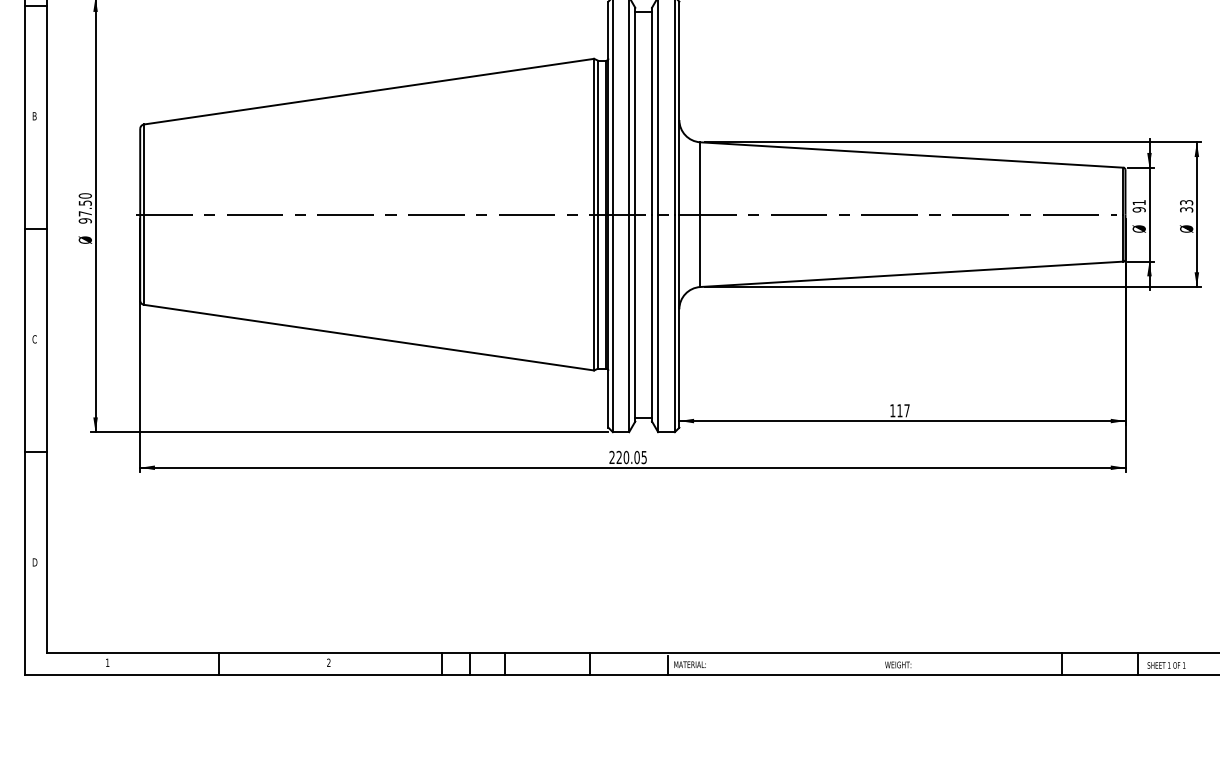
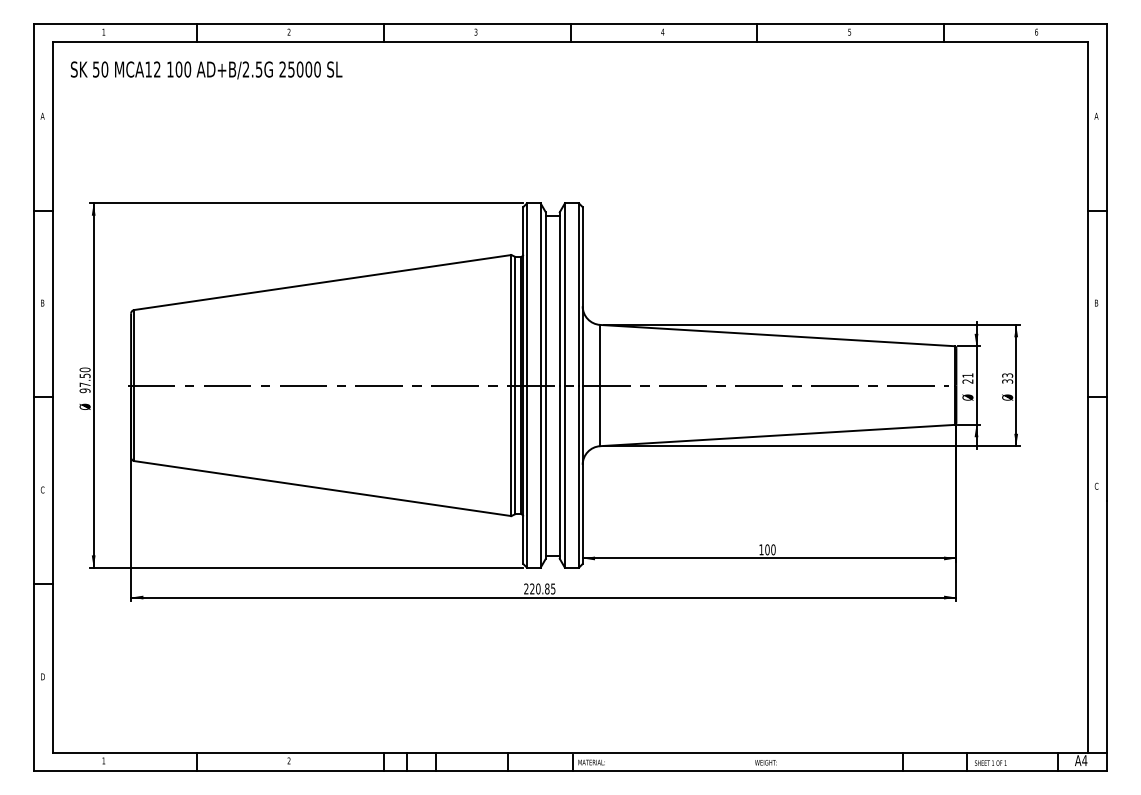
text: (1138, 209) -> (967, 381), 91 -> 21
text: (903, 410) -> (770, 549), 117 -> 100
text: (637, 456) -> (547, 588), 220.05 -> 220.85

